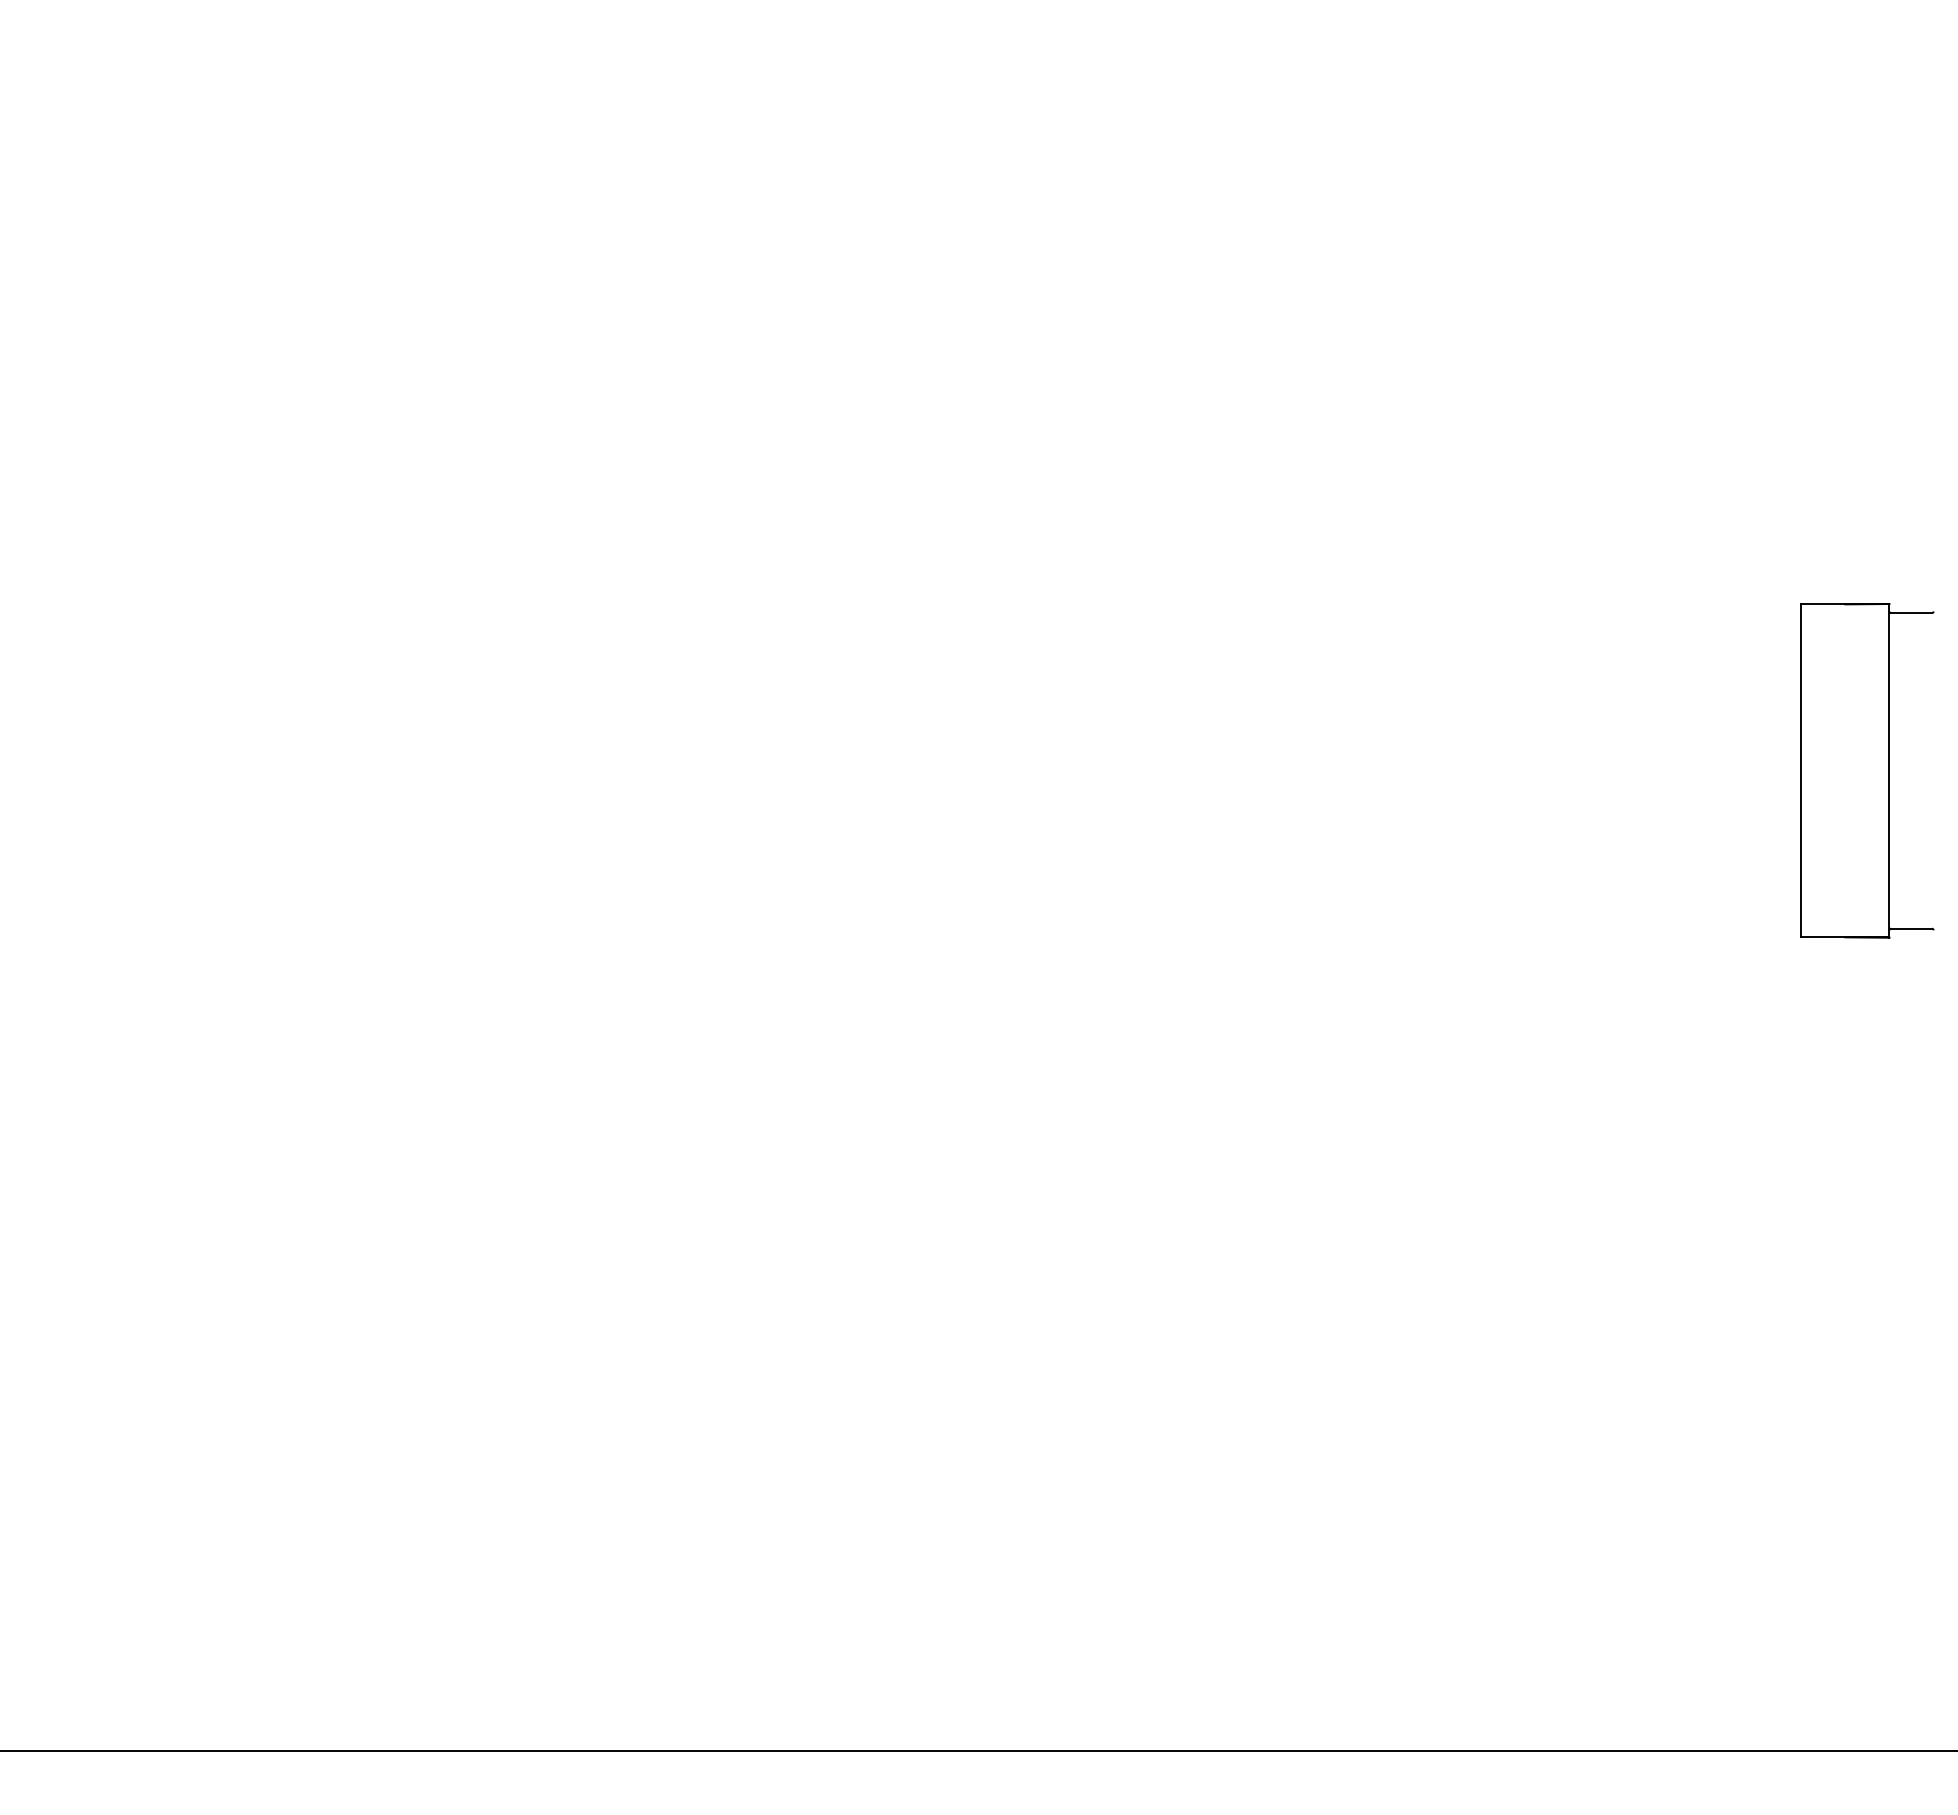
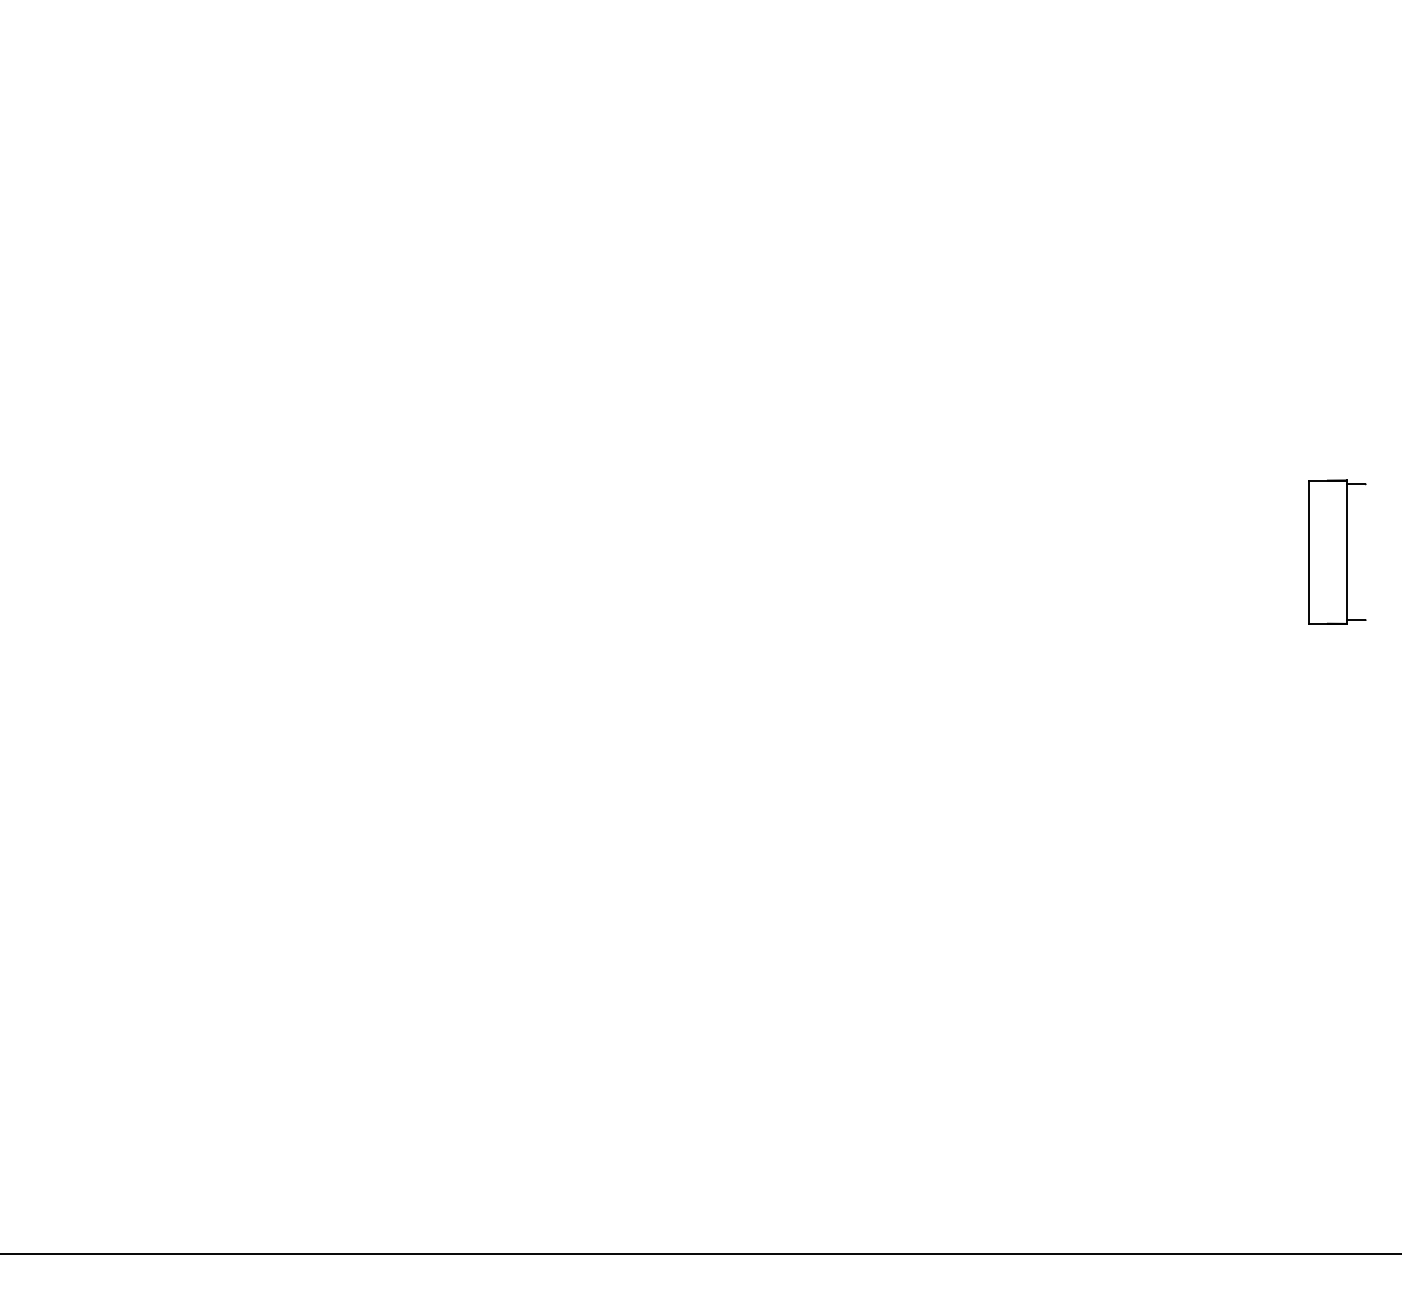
part: (1867, 770) -> (1337, 551), size x0.6

